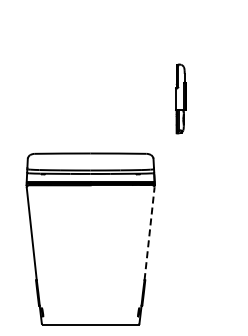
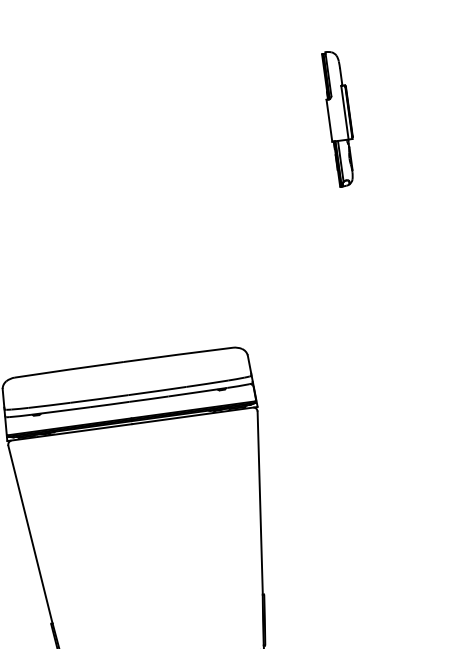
part: (180, 98) -> (338, 117), moved
line: (149, 233) -> (259, 502), dashed -> solid

